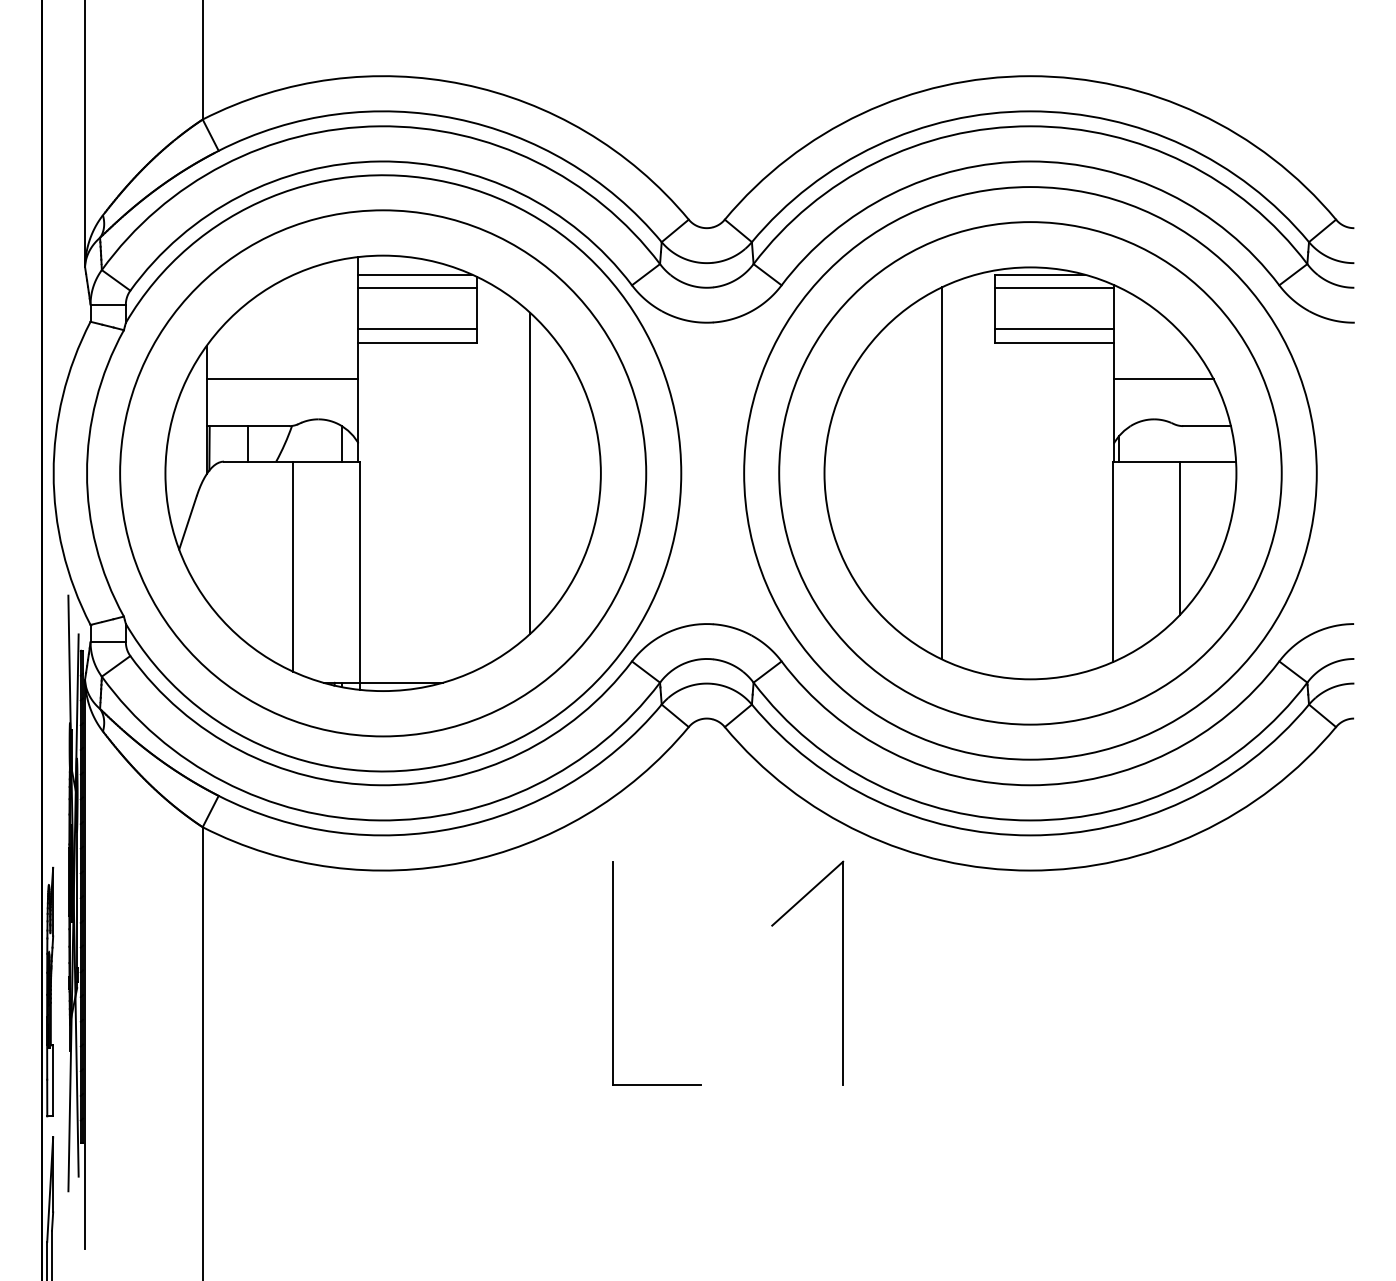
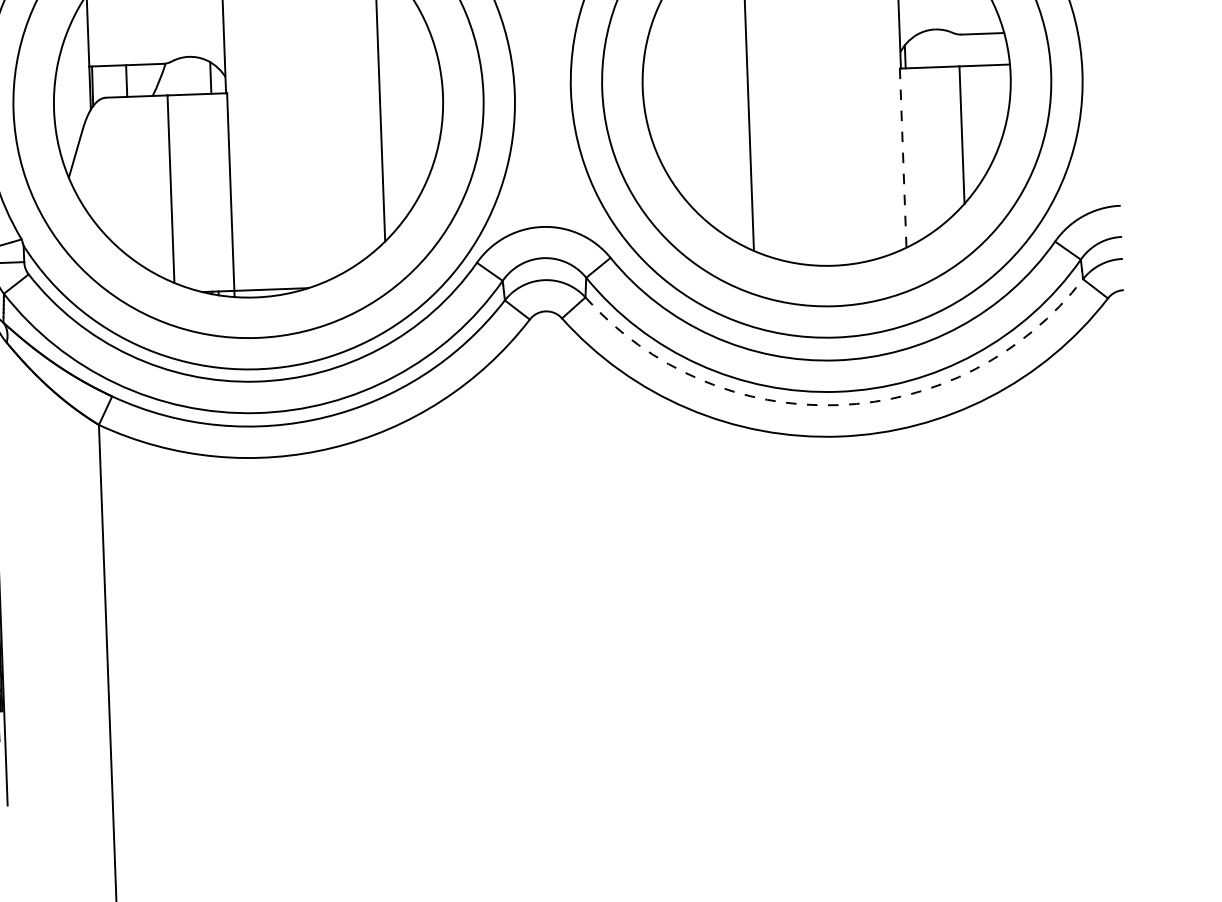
line: (282, 379) -> (155, 22), removed
line: (1112, 562) -> (902, 158), solid -> dashed
arc: (1030, 835) -> (838, 405), solid -> dashed
part: (842, 972) -> (675, 533), removed
part: (613, 973) -> (470, 542), removed

